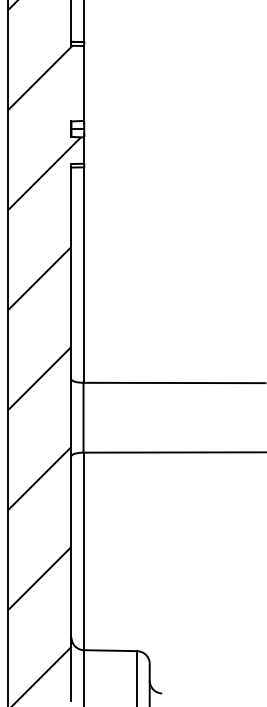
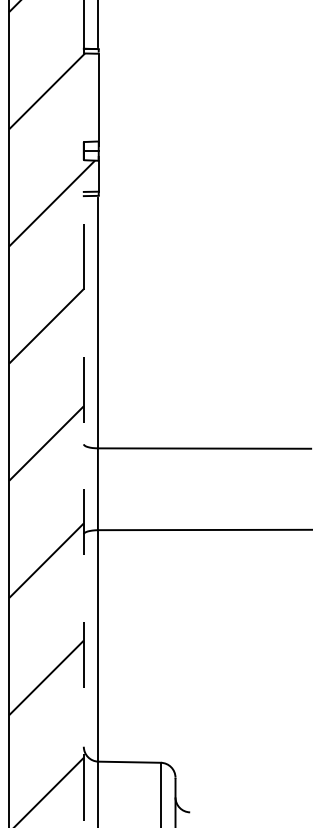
line: (71, 431) -> (83, 505), solid -> dashed

